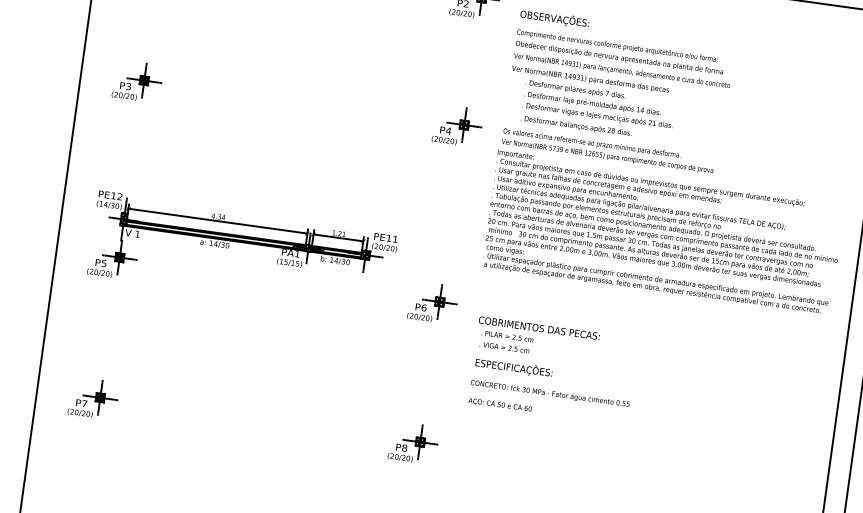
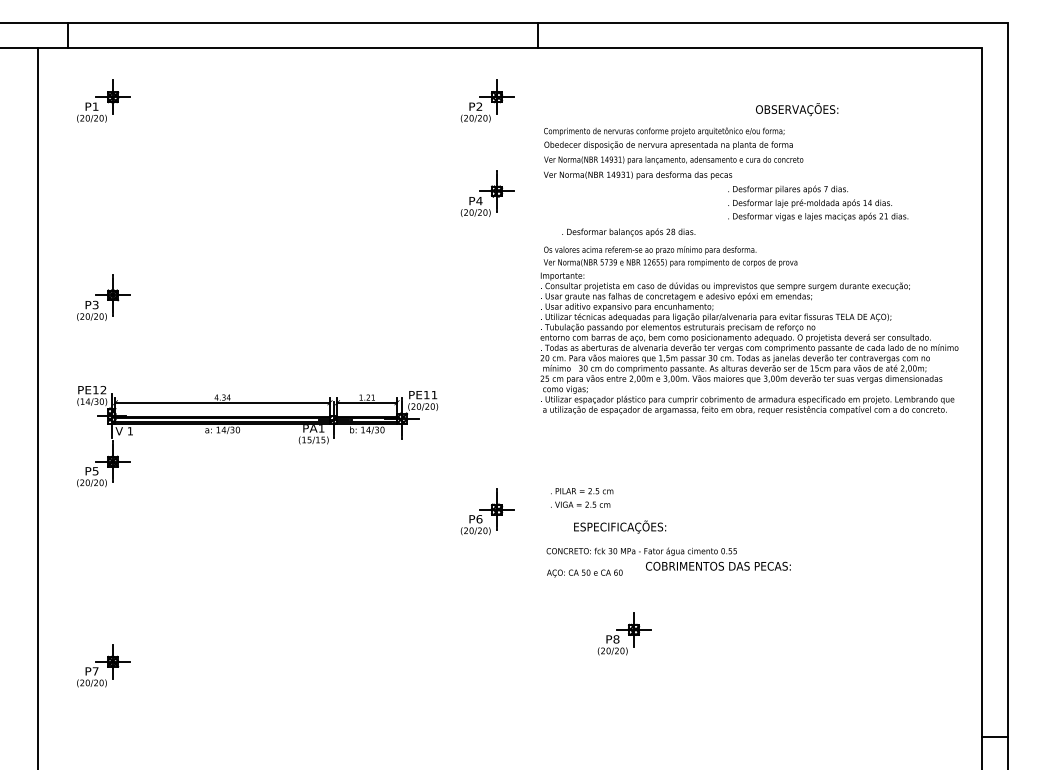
text: (555, 18) -> (797, 109), moved
part: (136, 81) -> (103, 297), moved
text: (599, 104) -> (818, 203), moved
part: (456, 125) -> (487, 193), moved
part: (431, 302) -> (487, 511), moved
text: (539, 327) -> (718, 565), moved
text: (514, 367) -> (620, 526), moved
part: (91, 399) -> (103, 665), moved
part: (412, 444) -> (624, 633), moved

